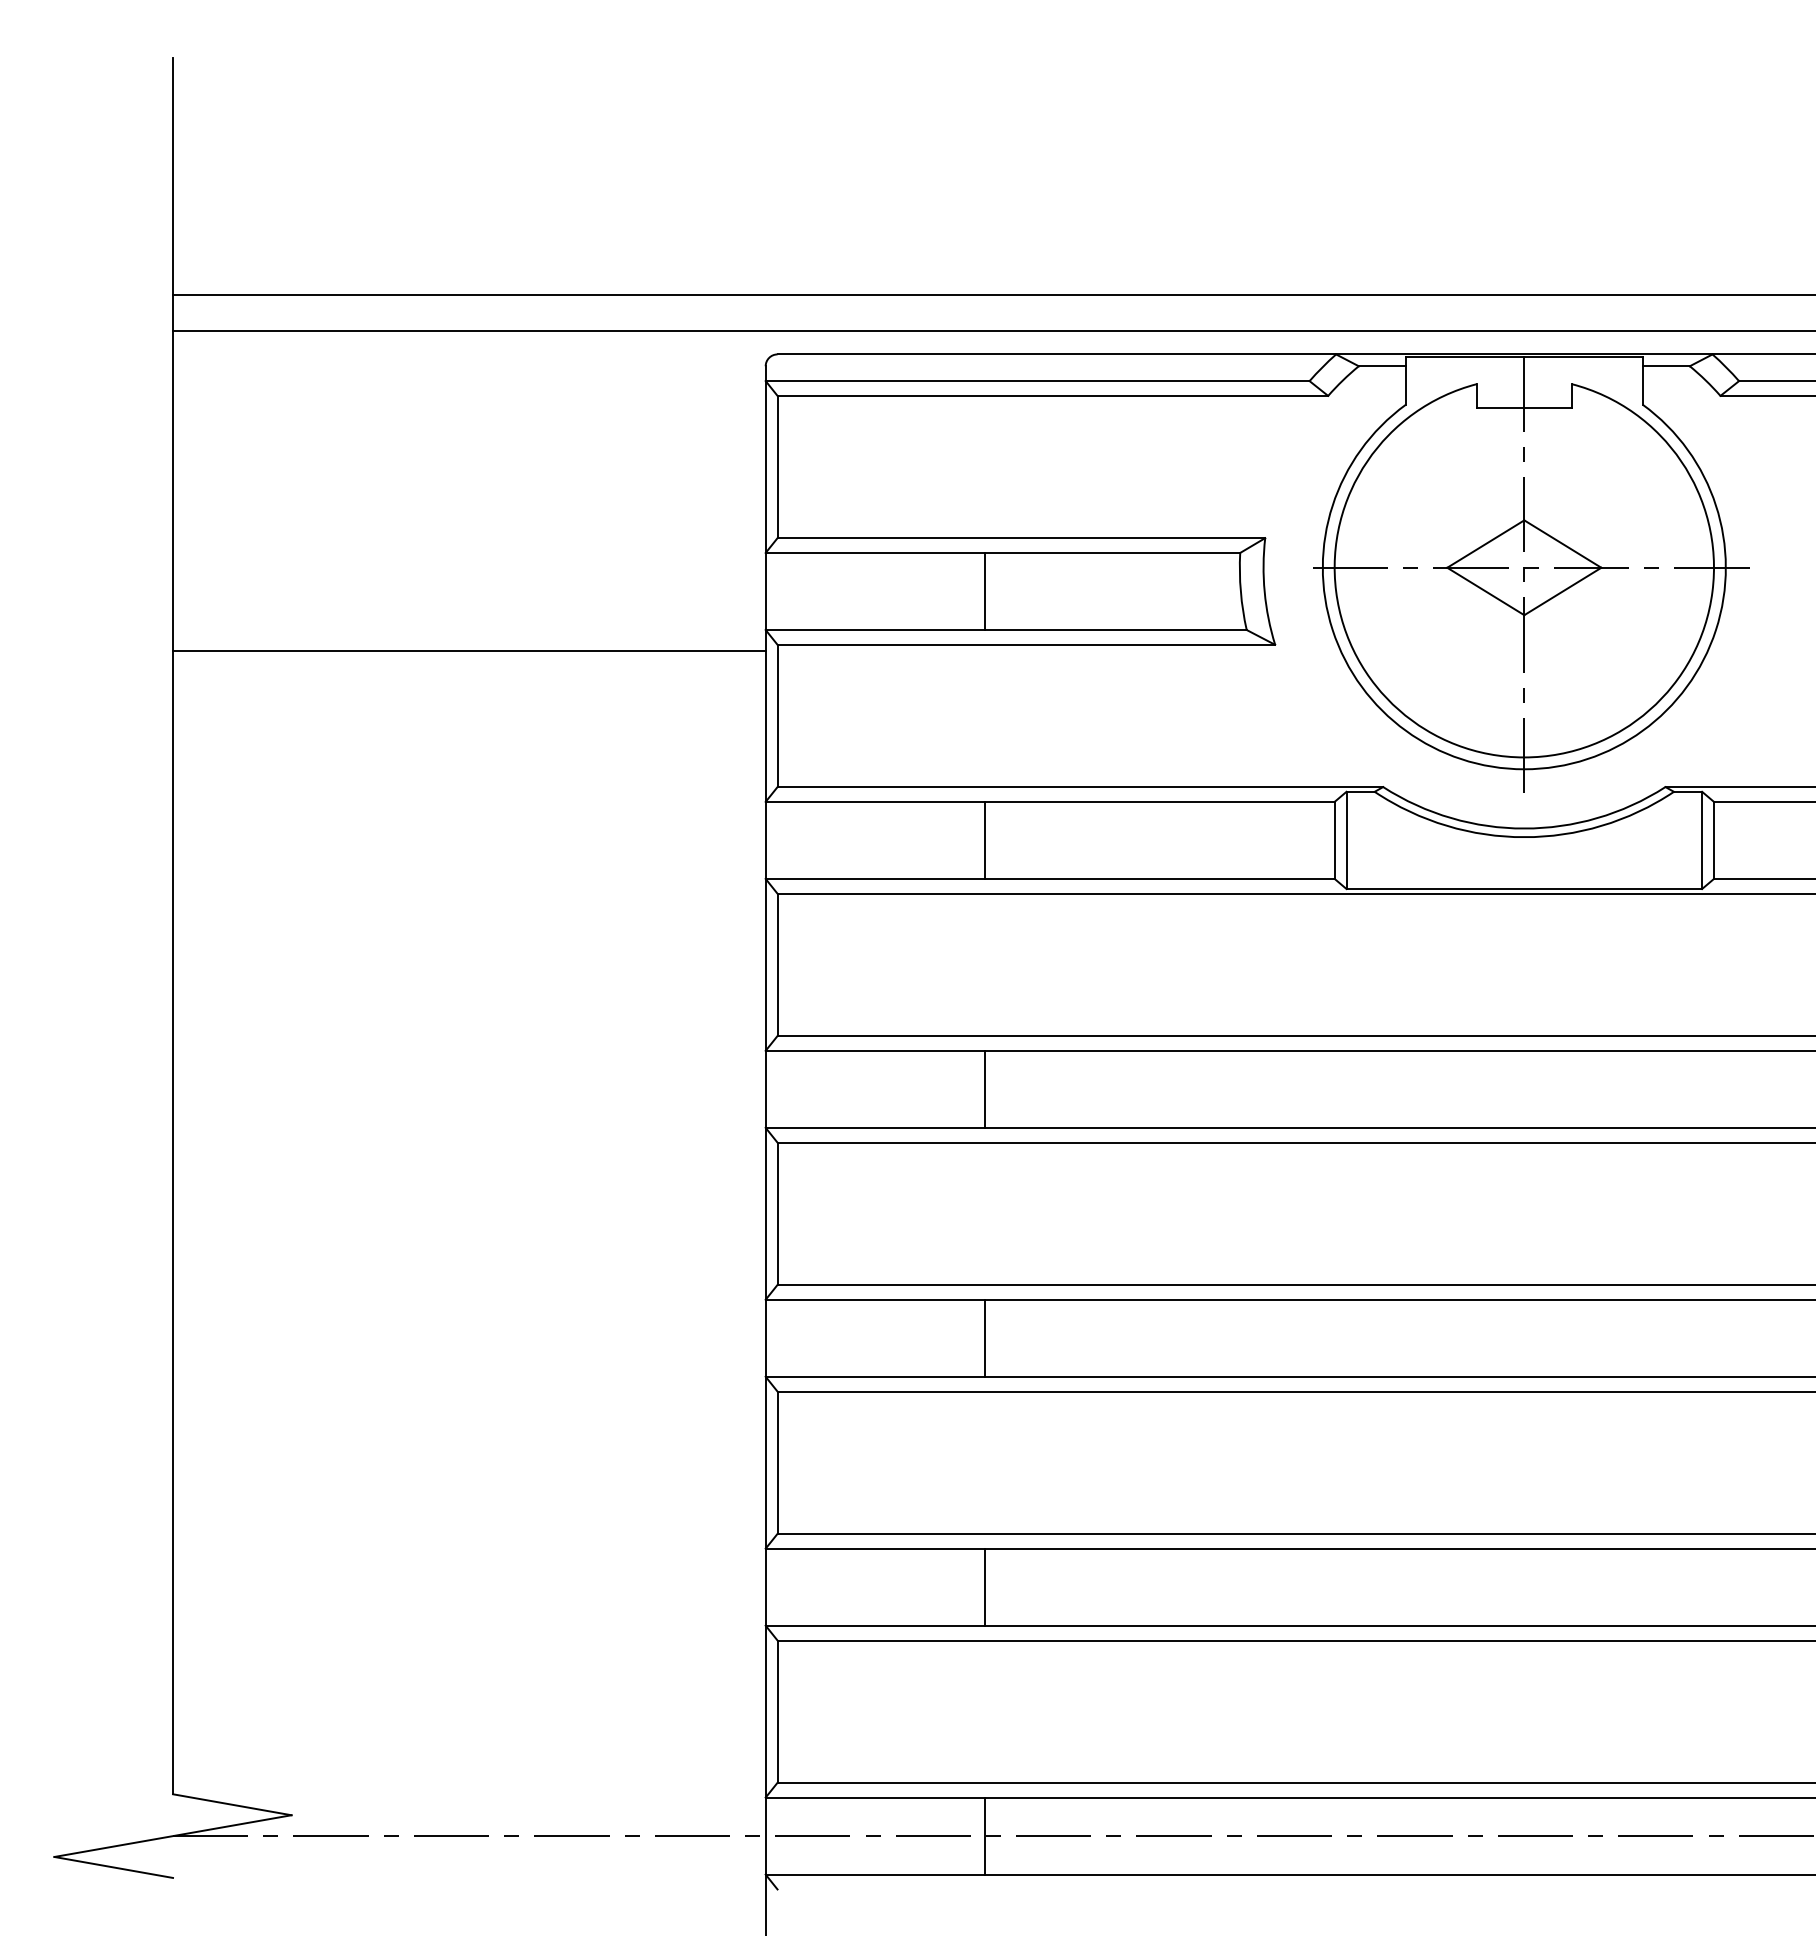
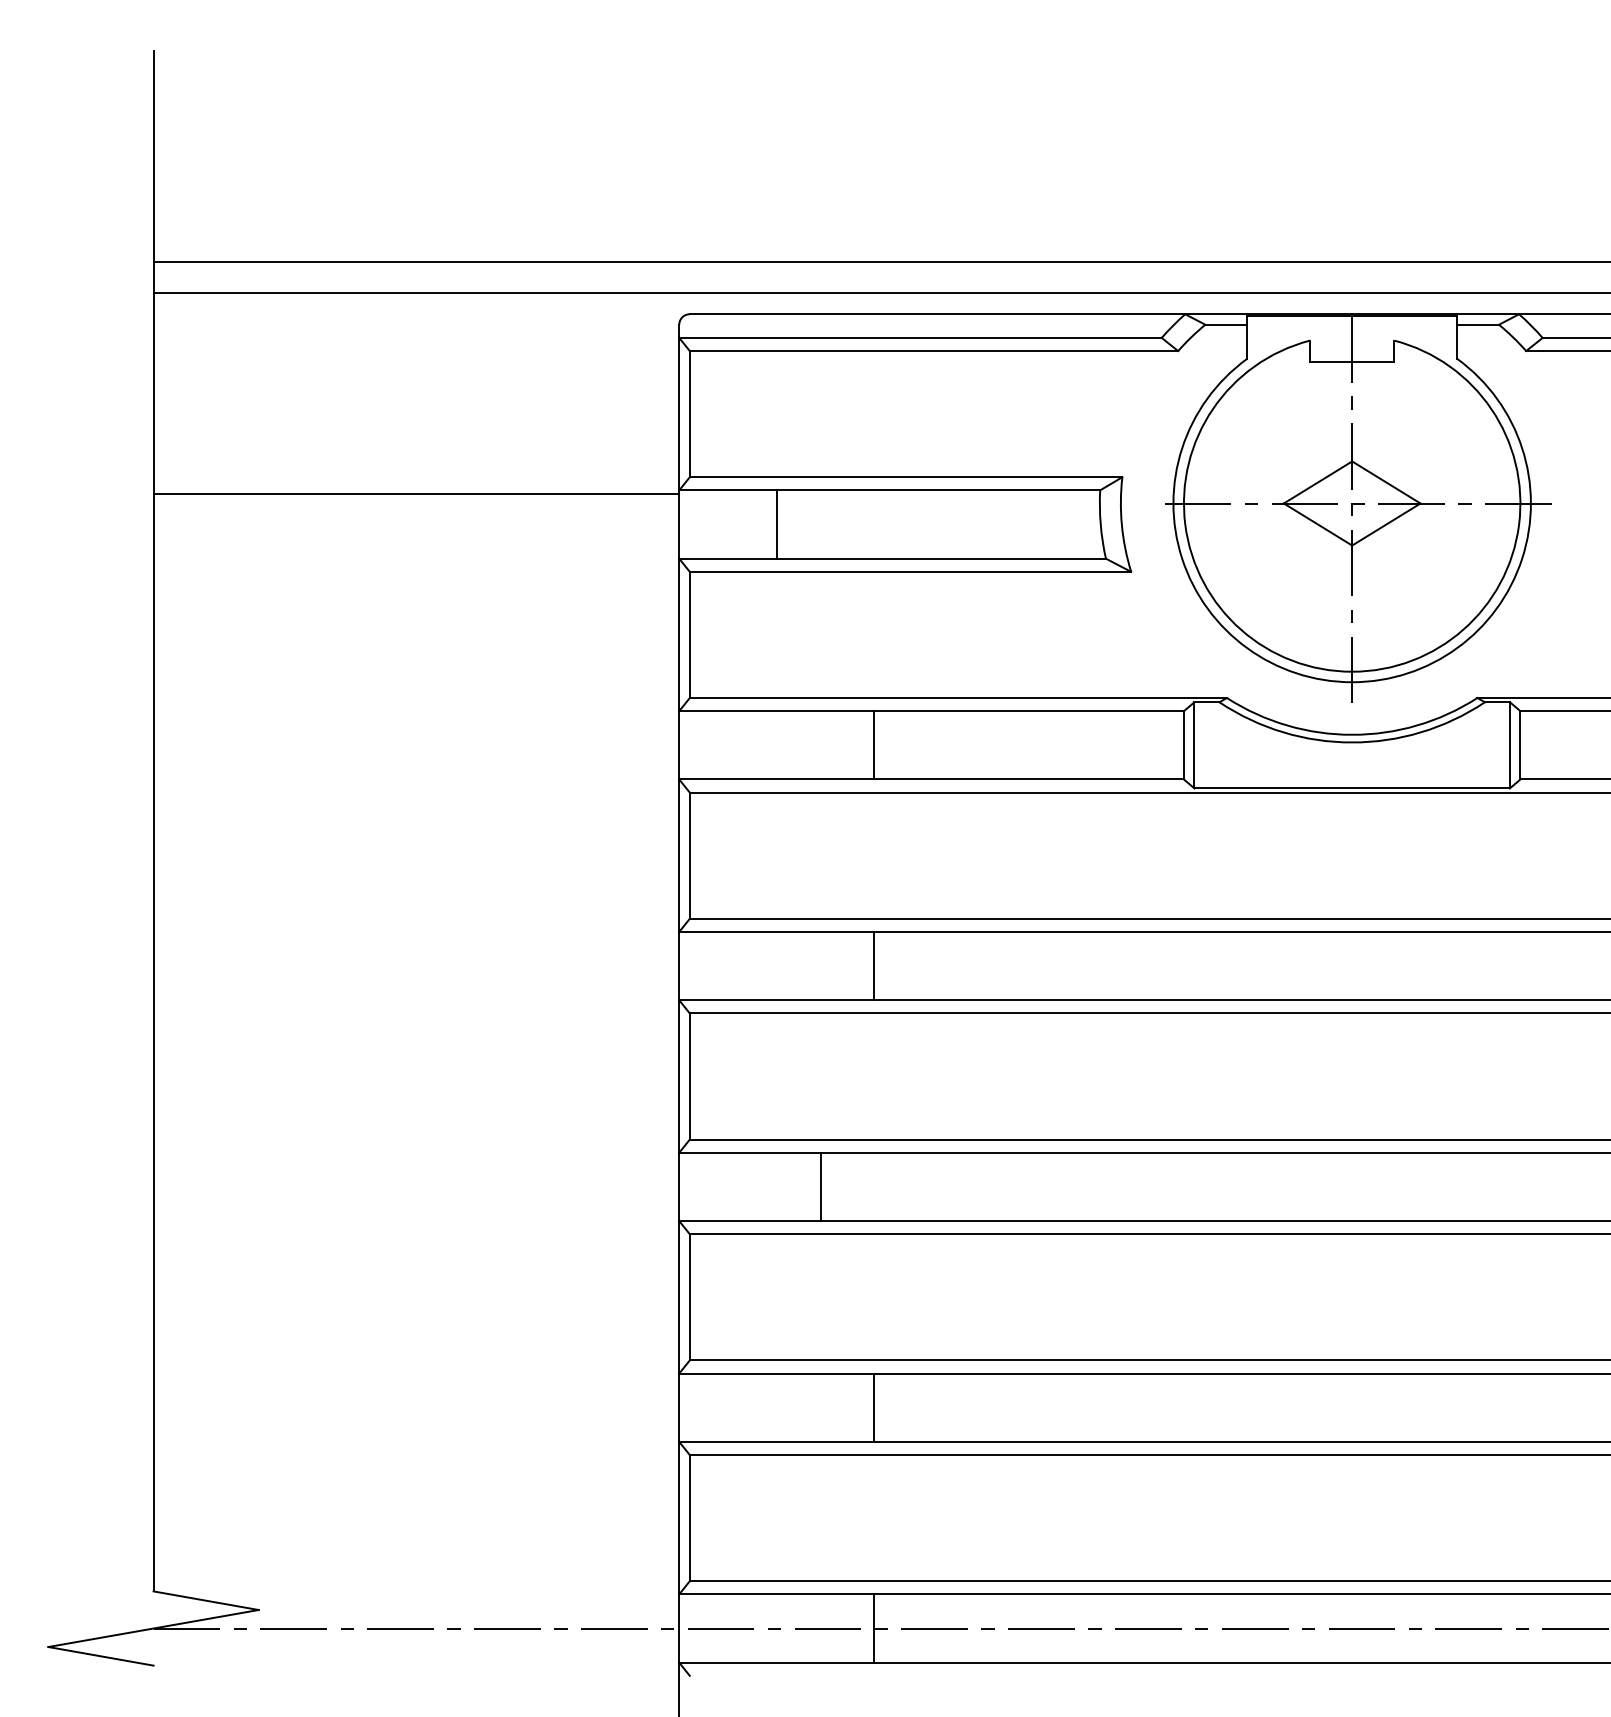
line: (984, 591) -> (776, 524), moved
line: (469, 650) -> (416, 493), moved
line: (984, 1337) -> (821, 1186), moved

